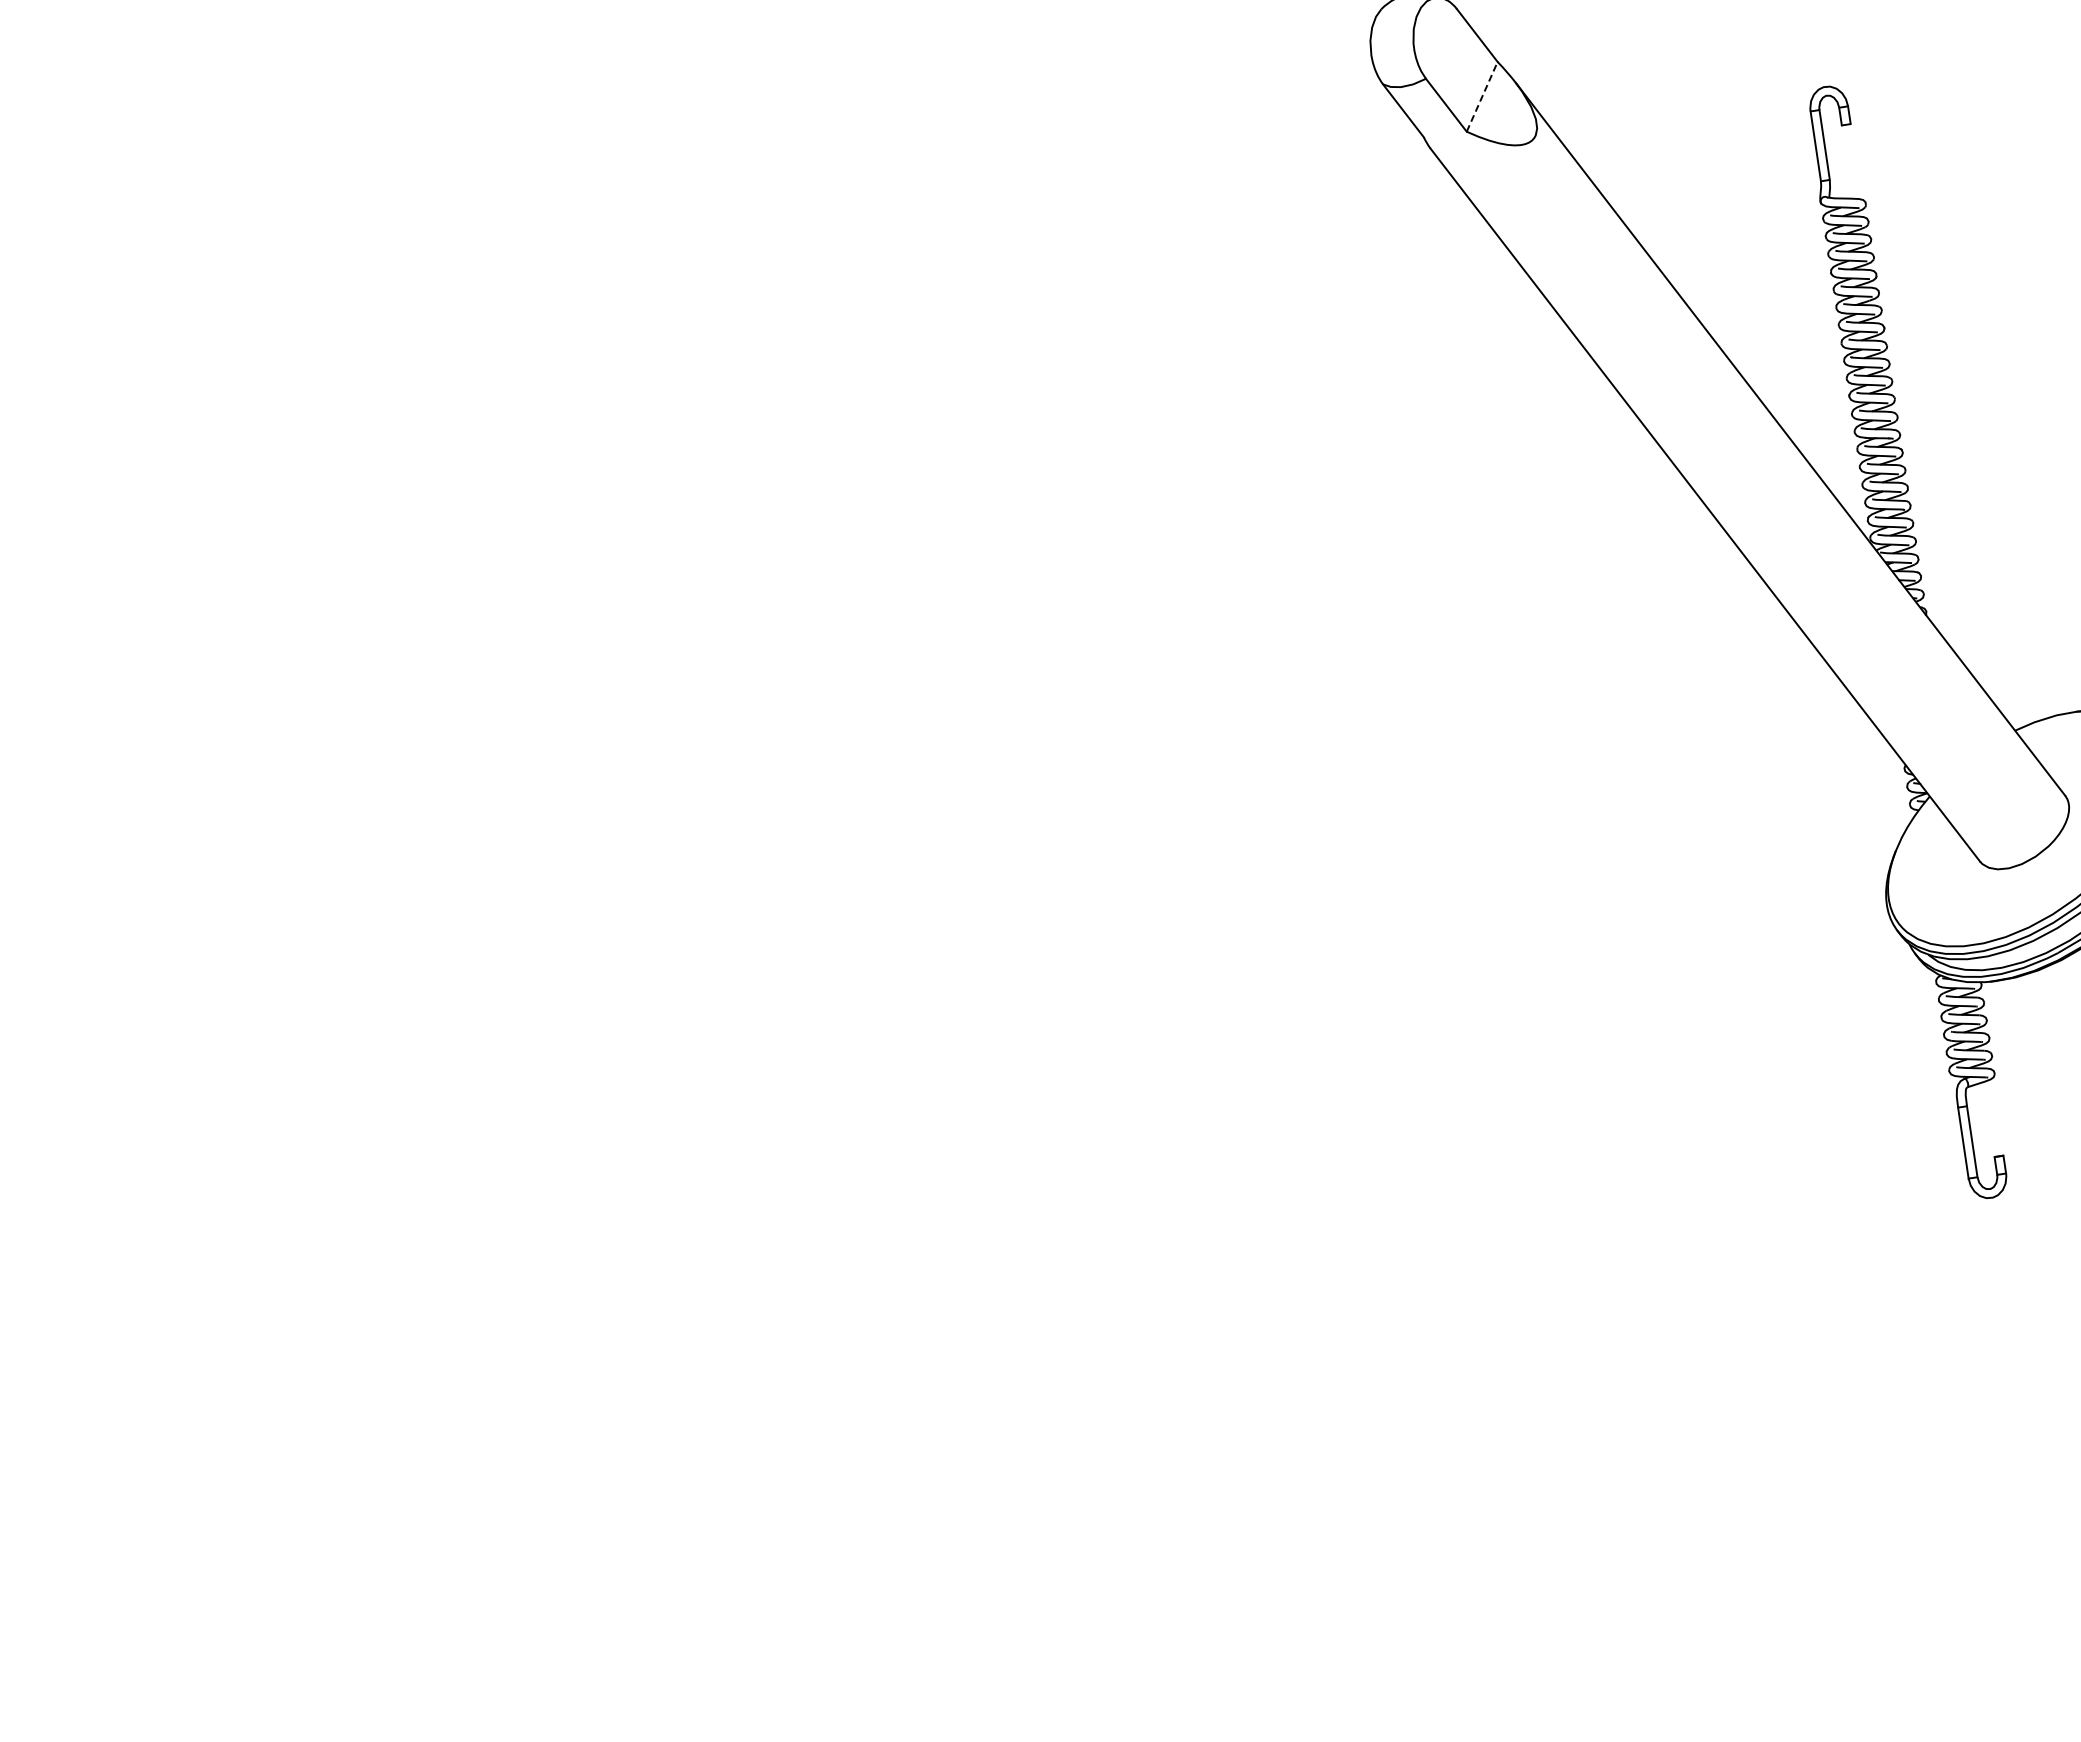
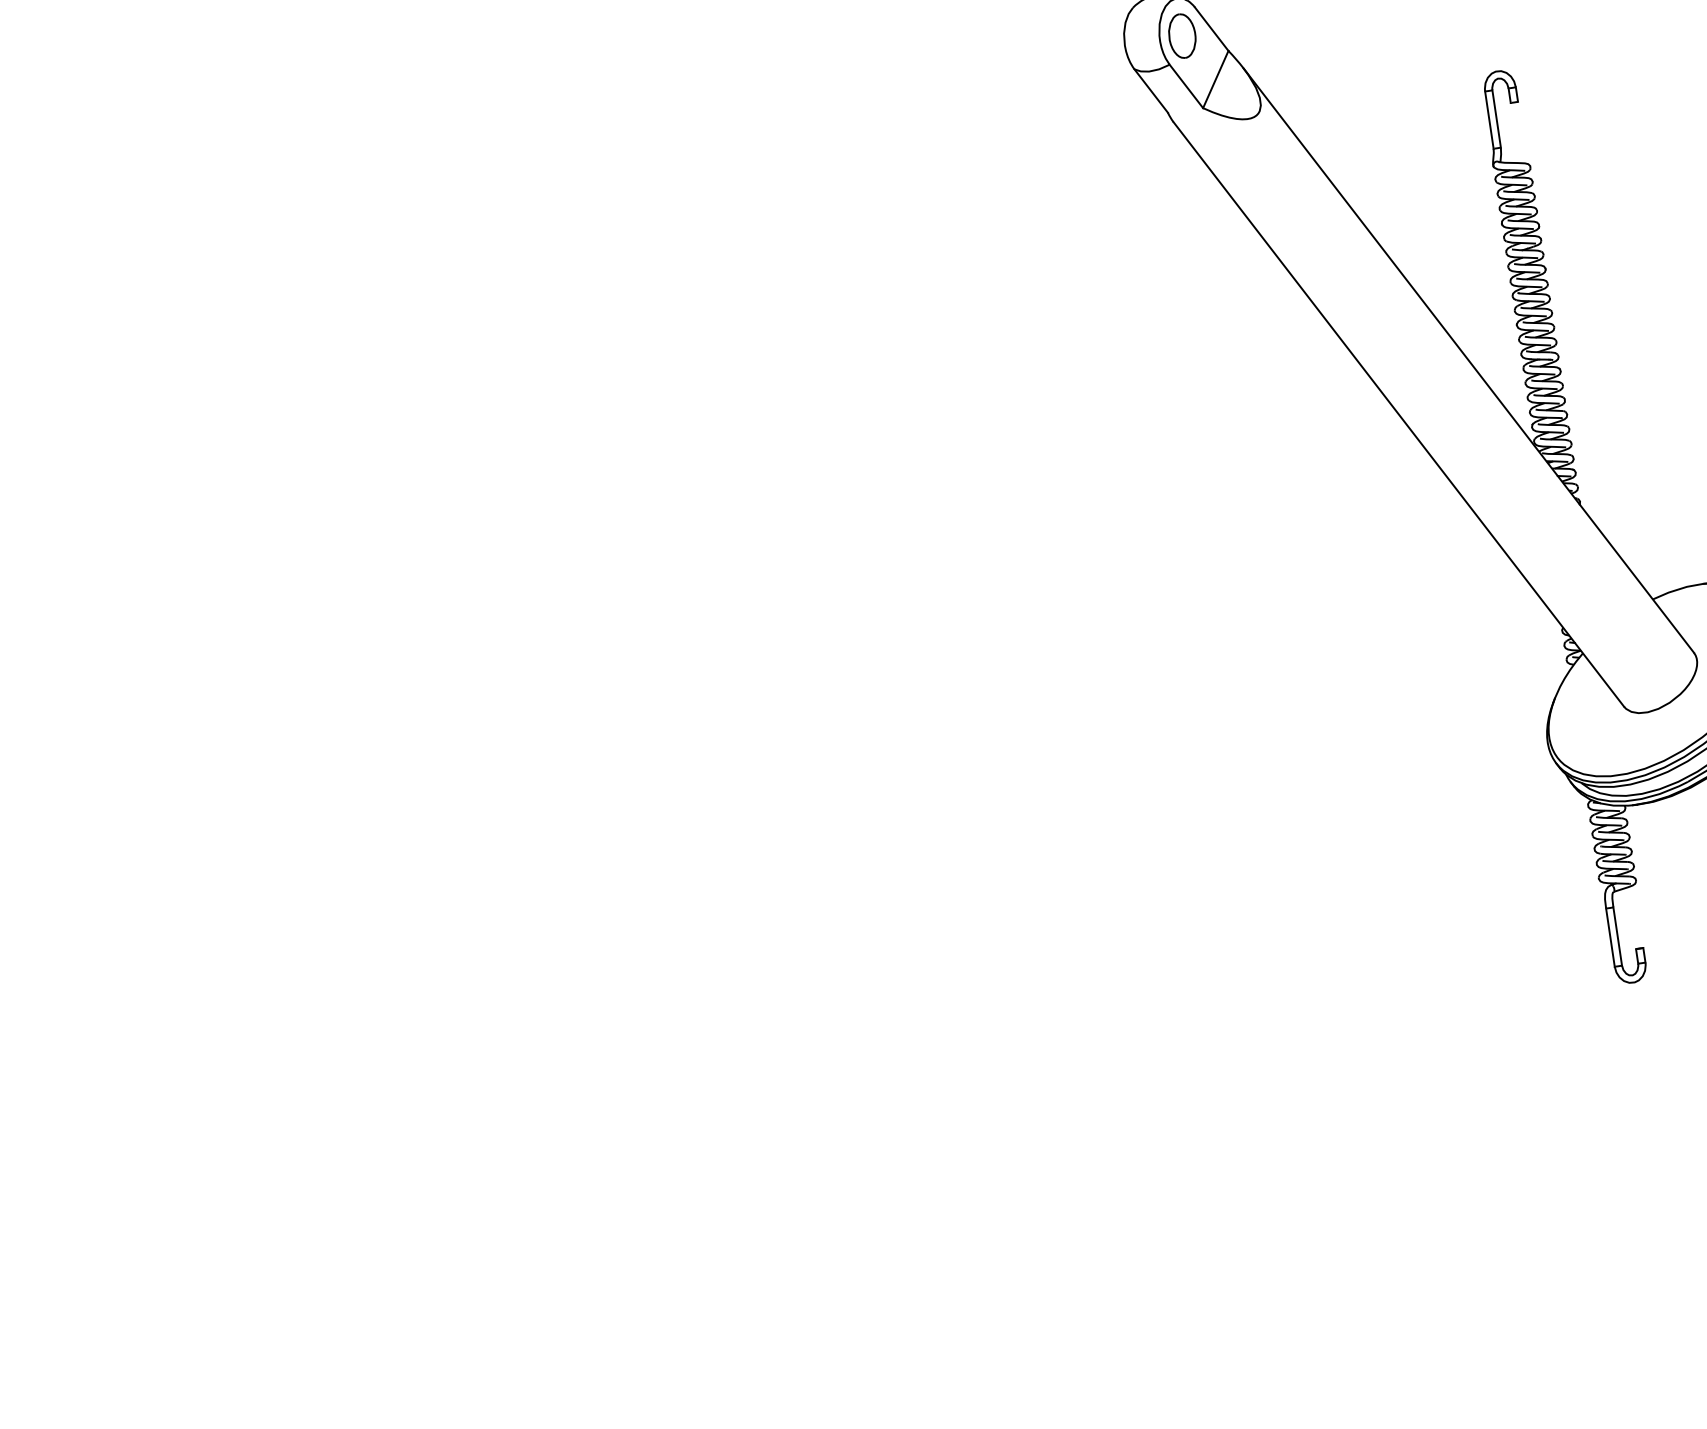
part: (1441, 43) -> (1182, 35), added
line: (1482, 96) -> (1216, 79), dashed -> solid

